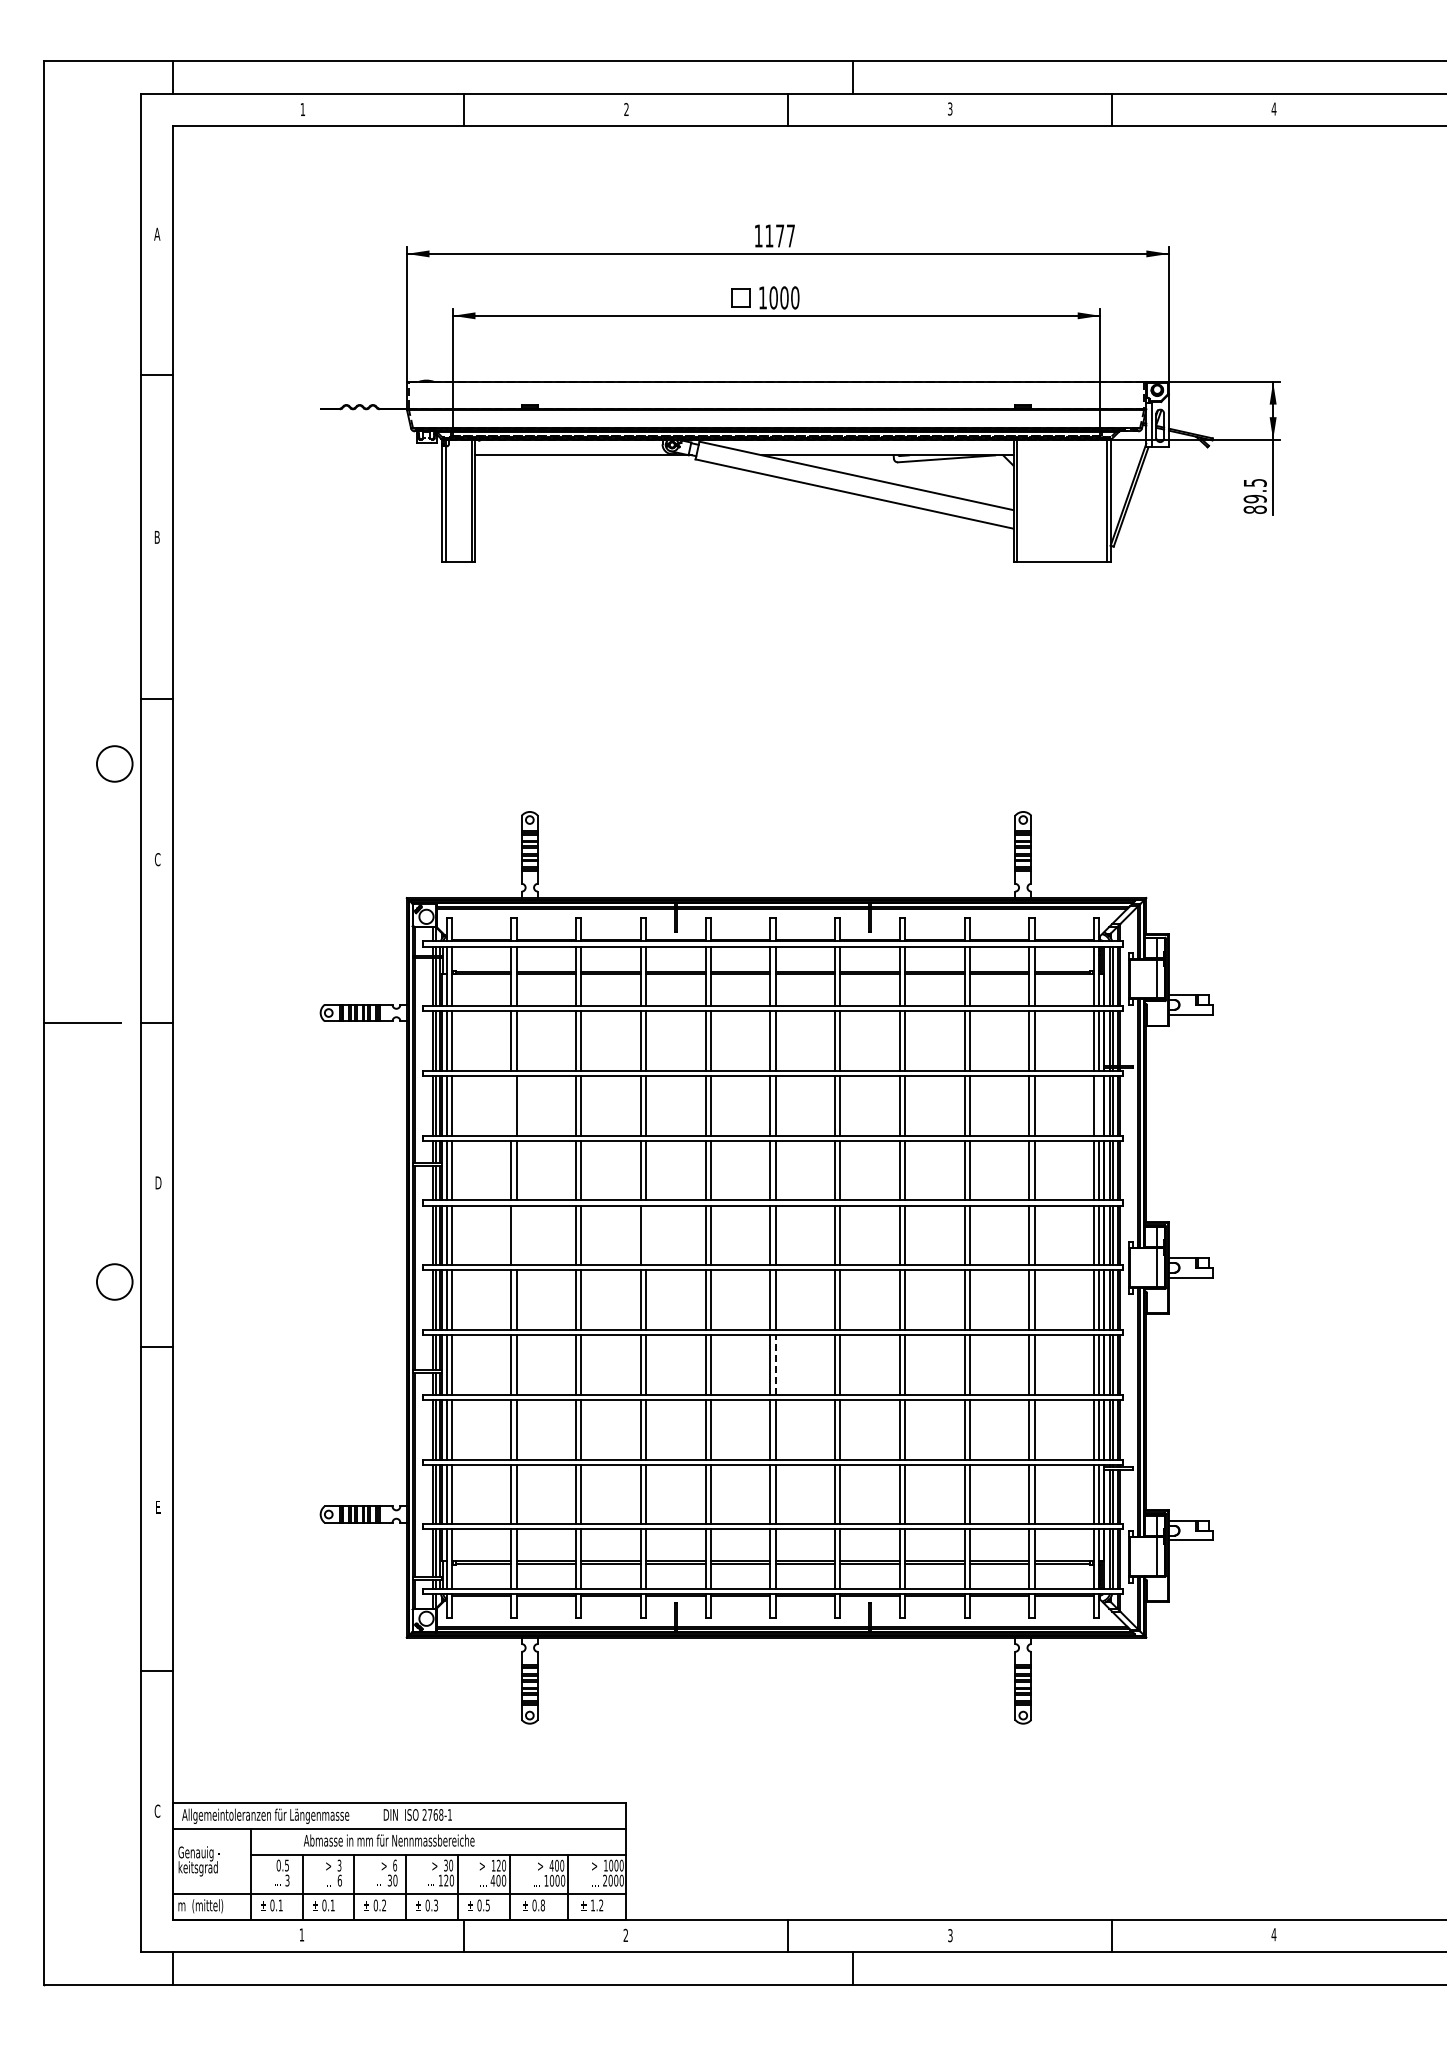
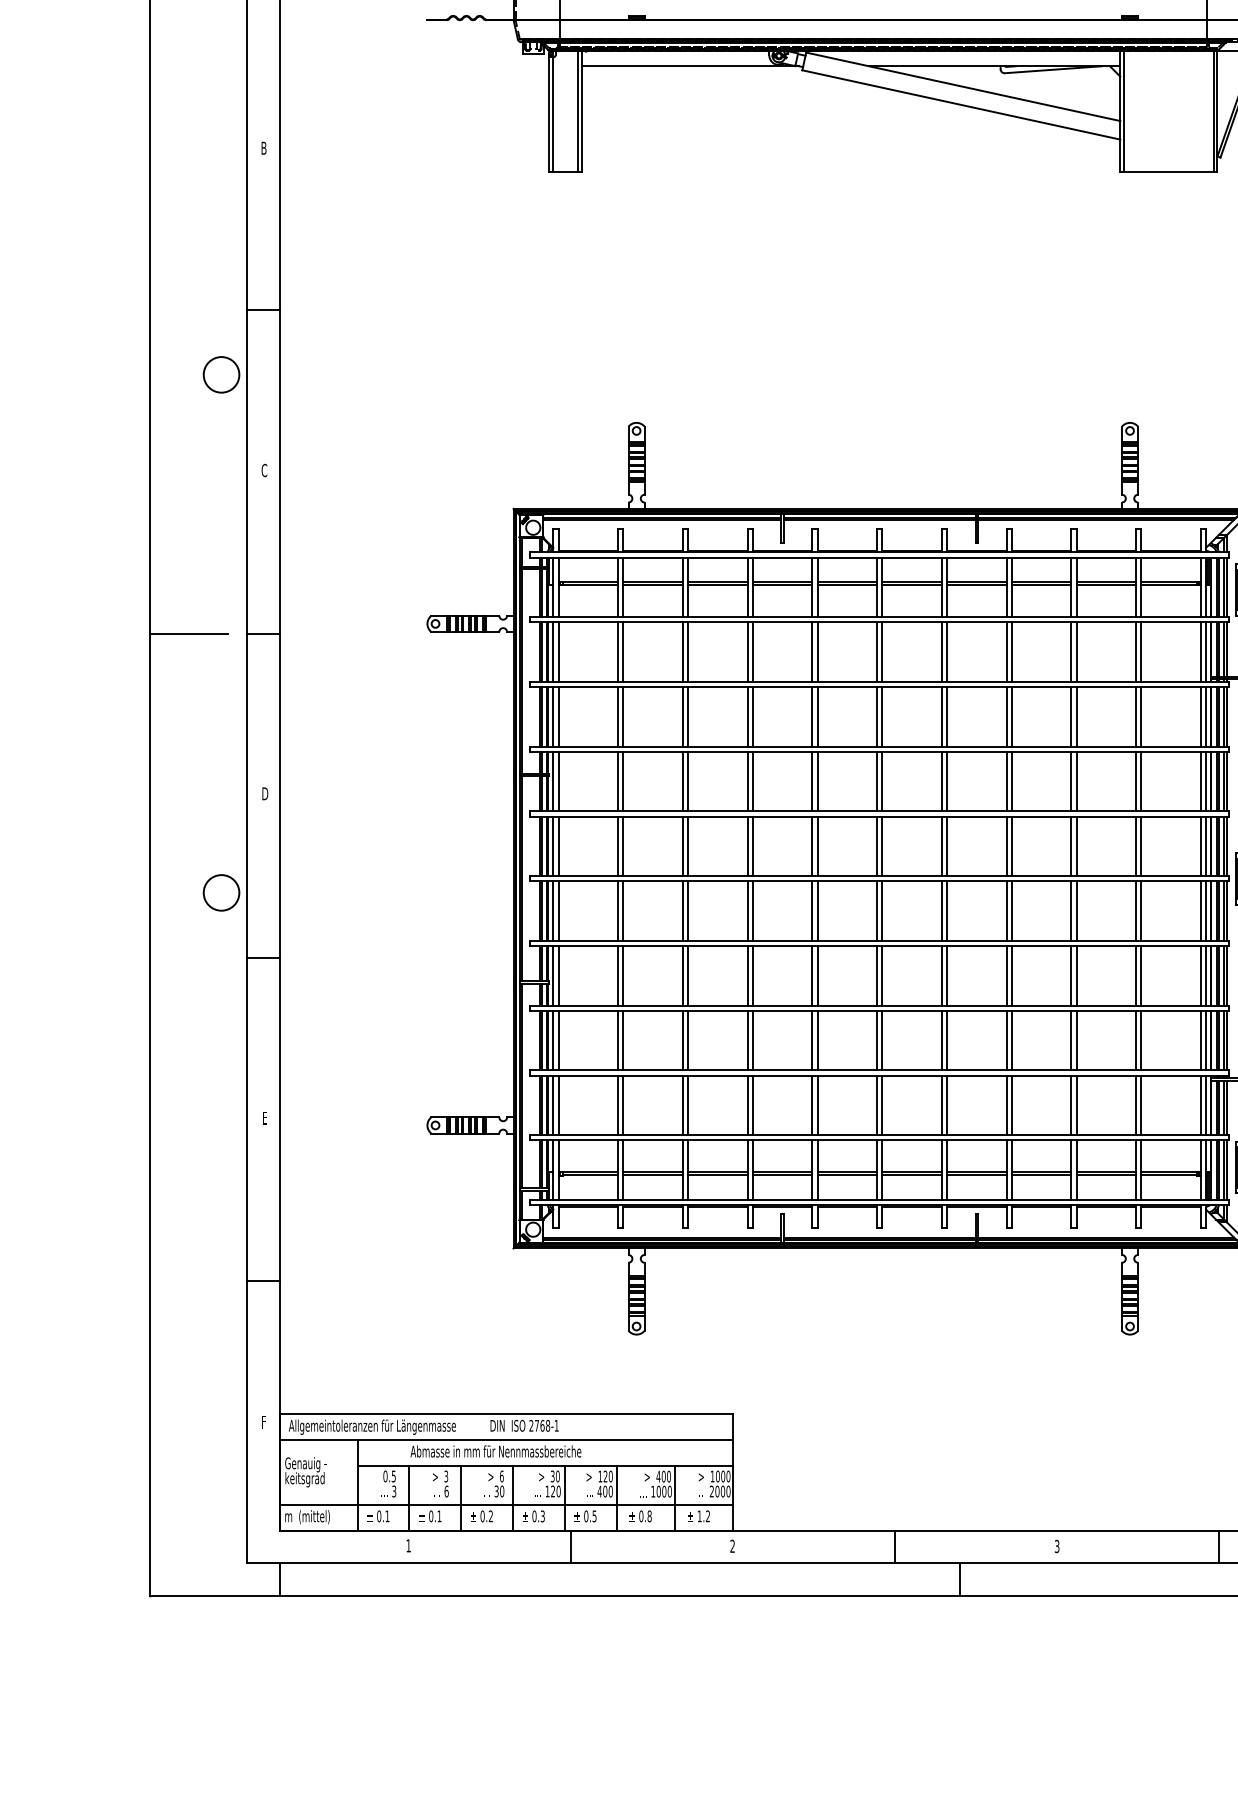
line: (511, 1105) -> (618, 716), added
line: (1099, 1105) -> (1206, 716), added
line: (516, 1235) -> (623, 846), added
line: (646, 1235) -> (753, 846), added
line: (775, 1364) -> (882, 975), dashed -> solid
text: (157, 1810) -> (264, 1421), C -> F

